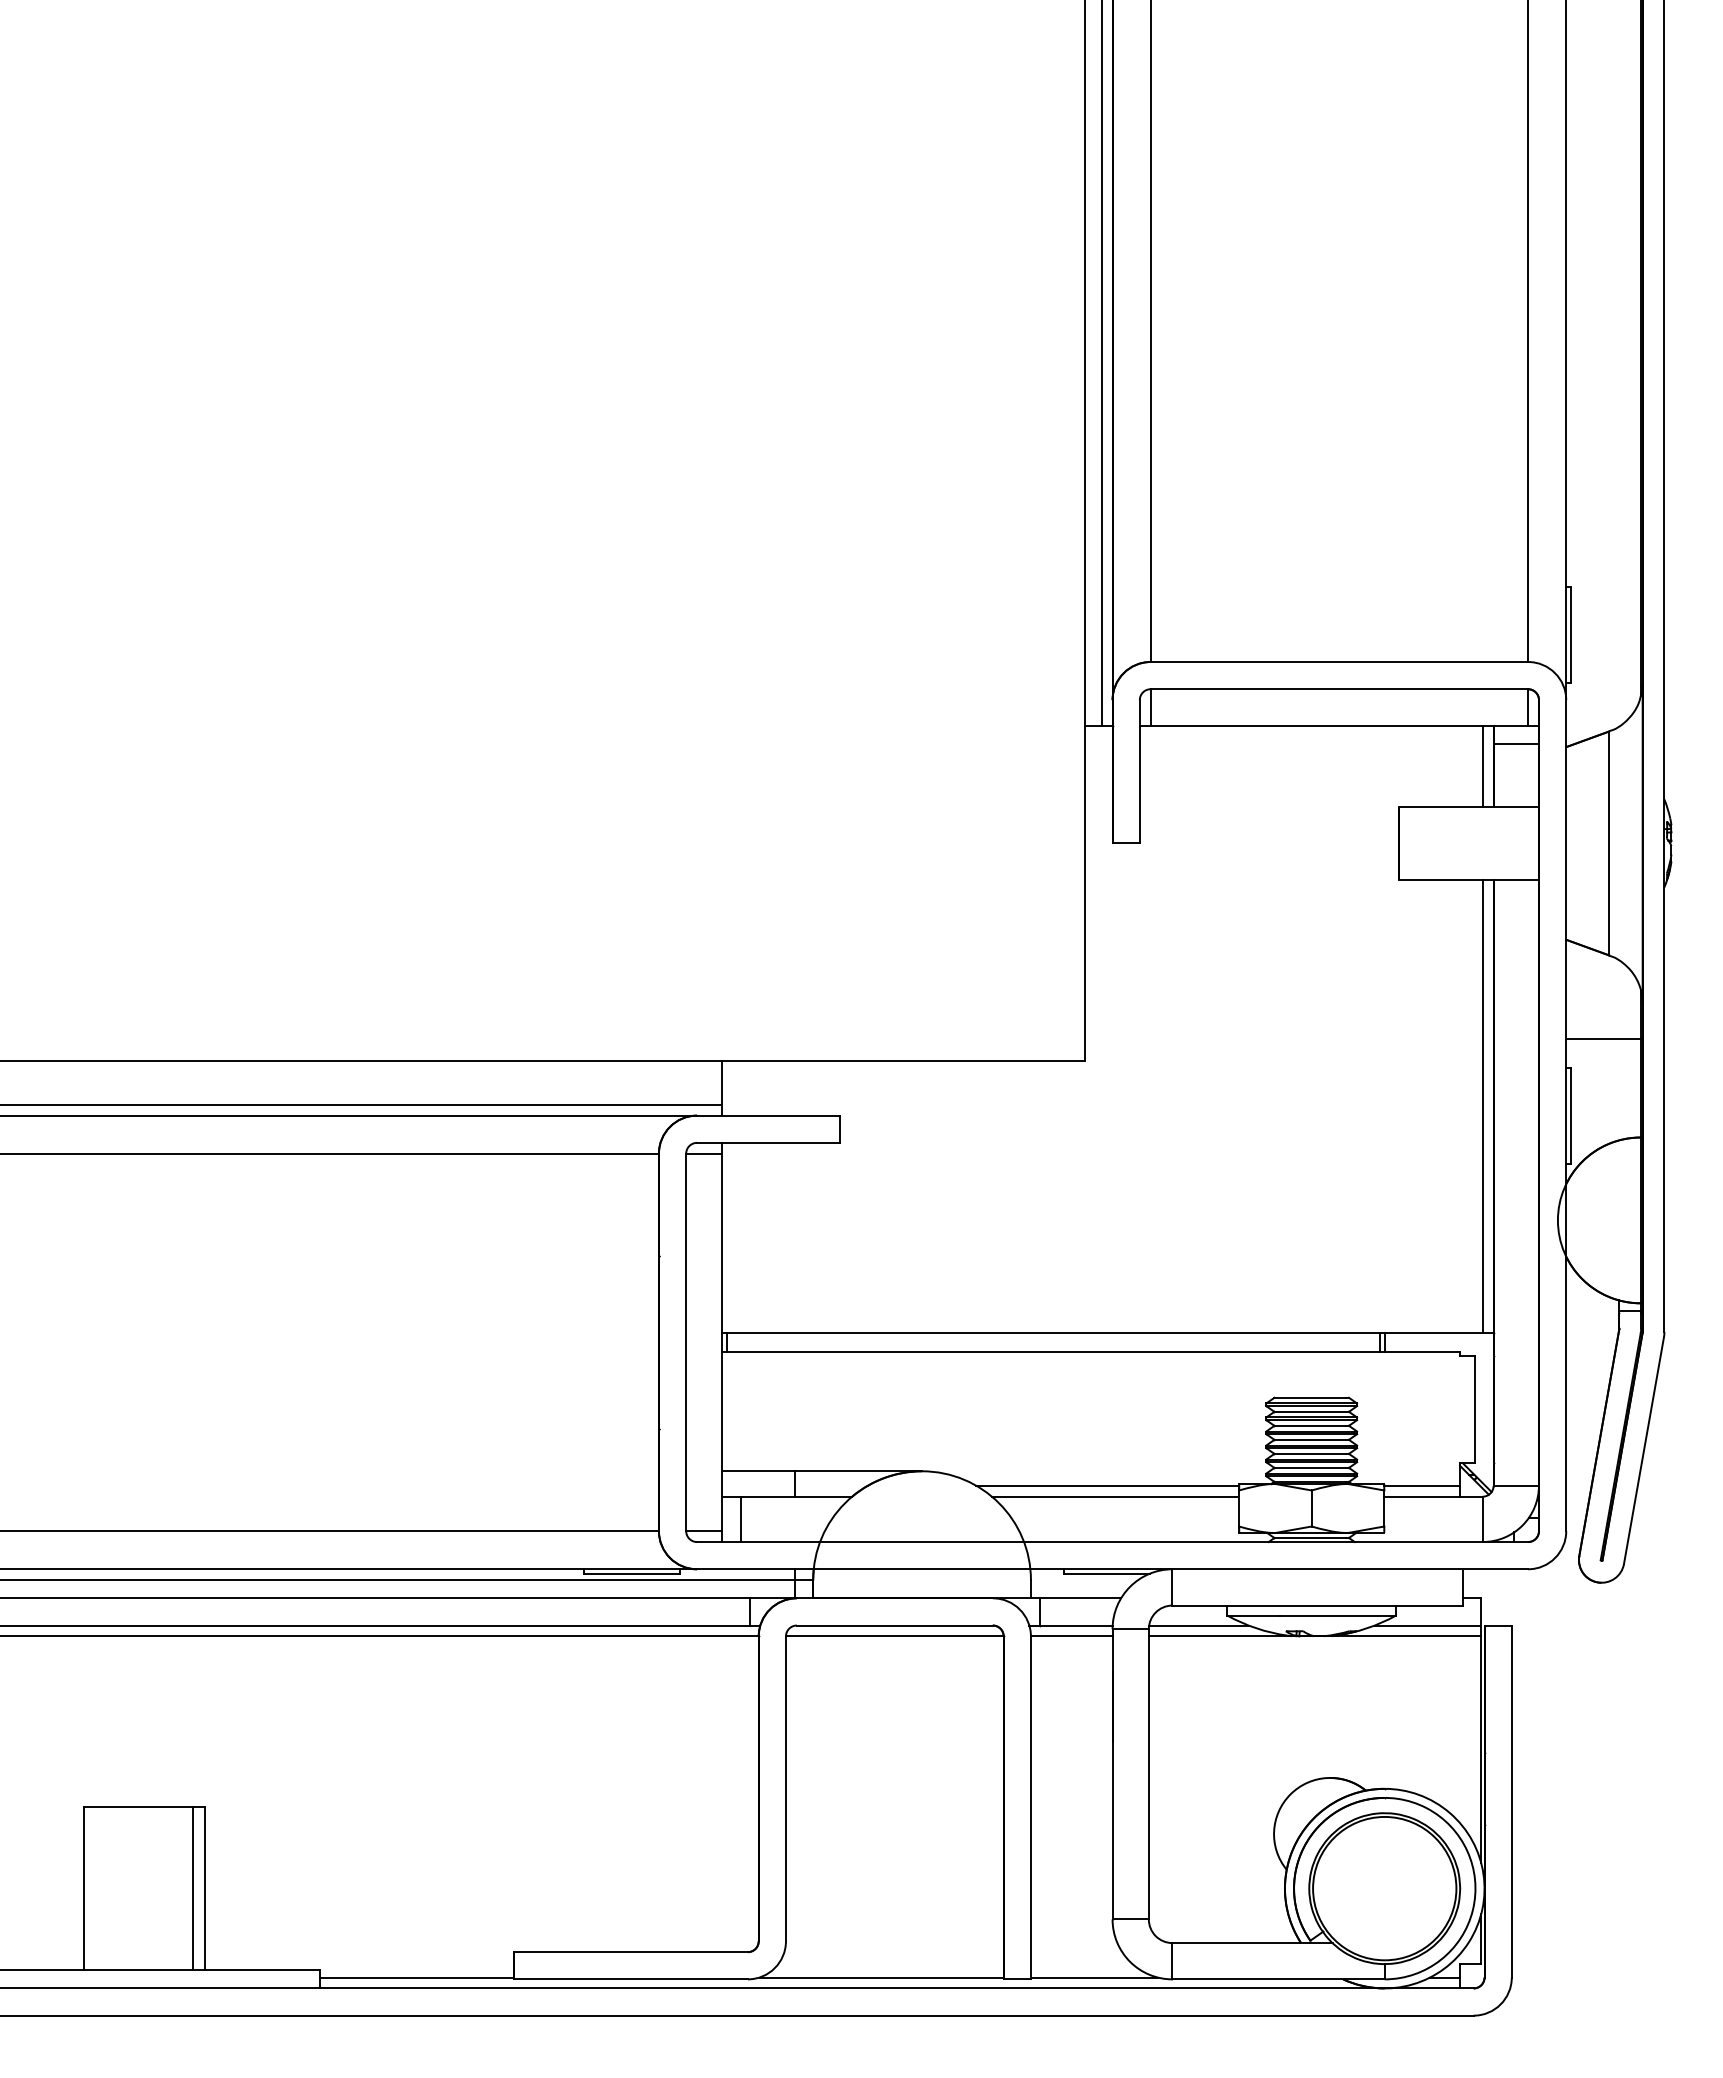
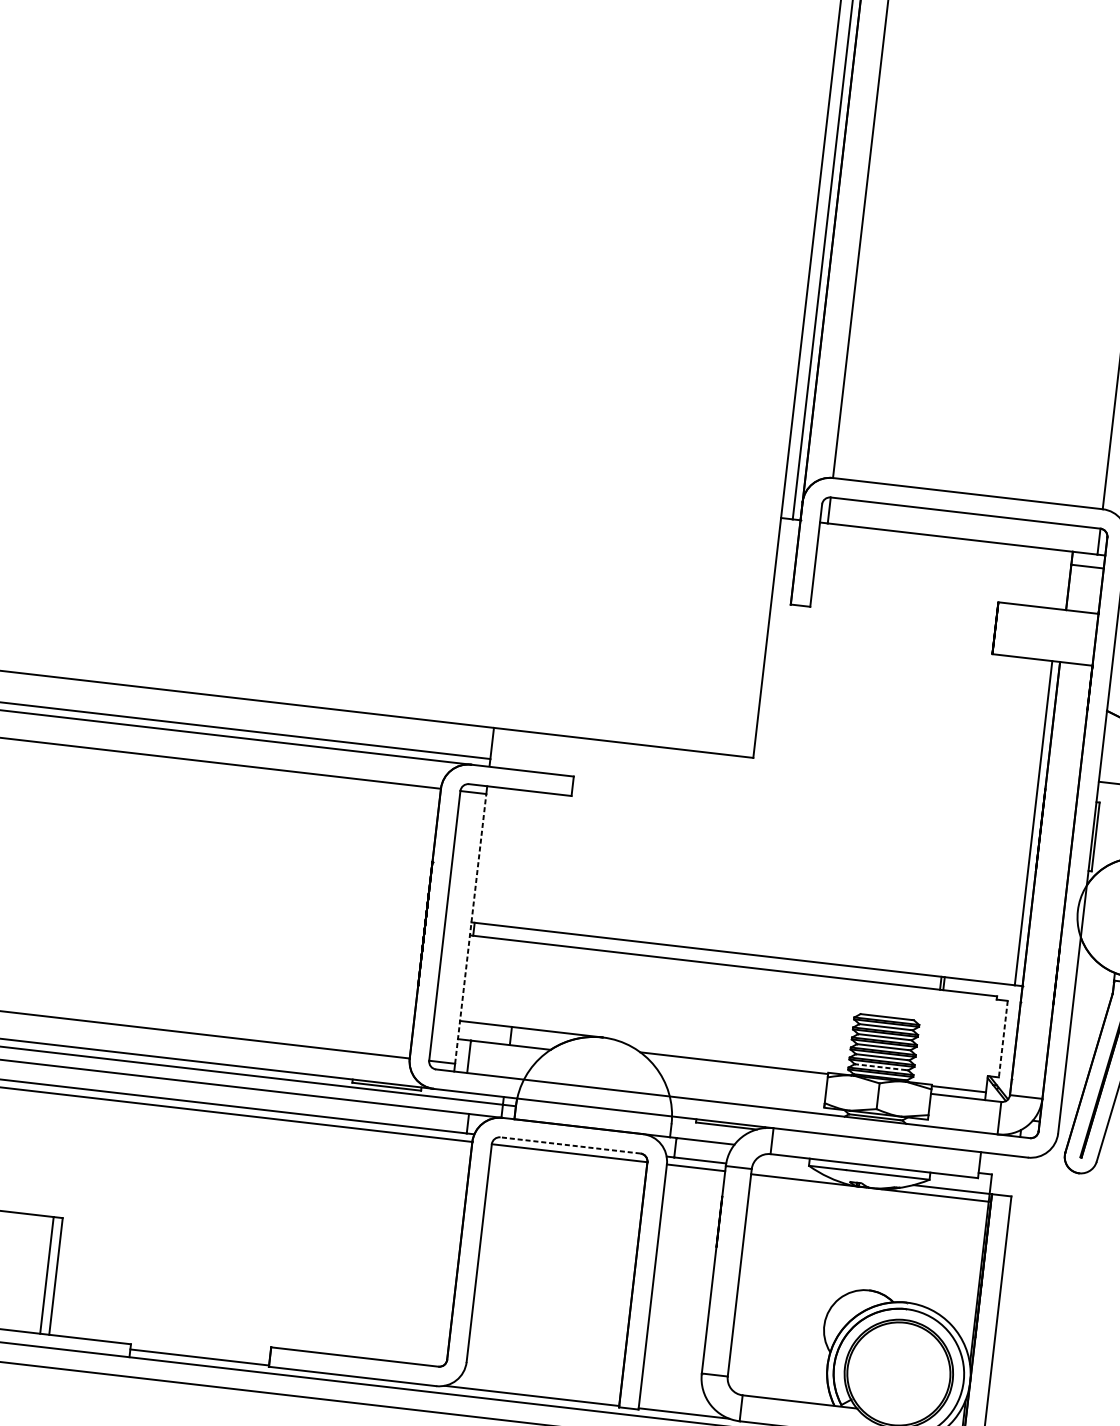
line: (1482, 766) -> (1061, 580), removed
line: (722, 1342) -> (470, 928), solid -> dashed
line: (1475, 1409) -> (1003, 1039), solid -> dashed
line: (1310, 1467) -> (880, 1066), solid -> dashed
line: (1115, 1496) -> (738, 1071), removed
line: (894, 1625) -> (570, 1145), solid -> dashed
line: (1198, 1625) -> (787, 1170), removed

